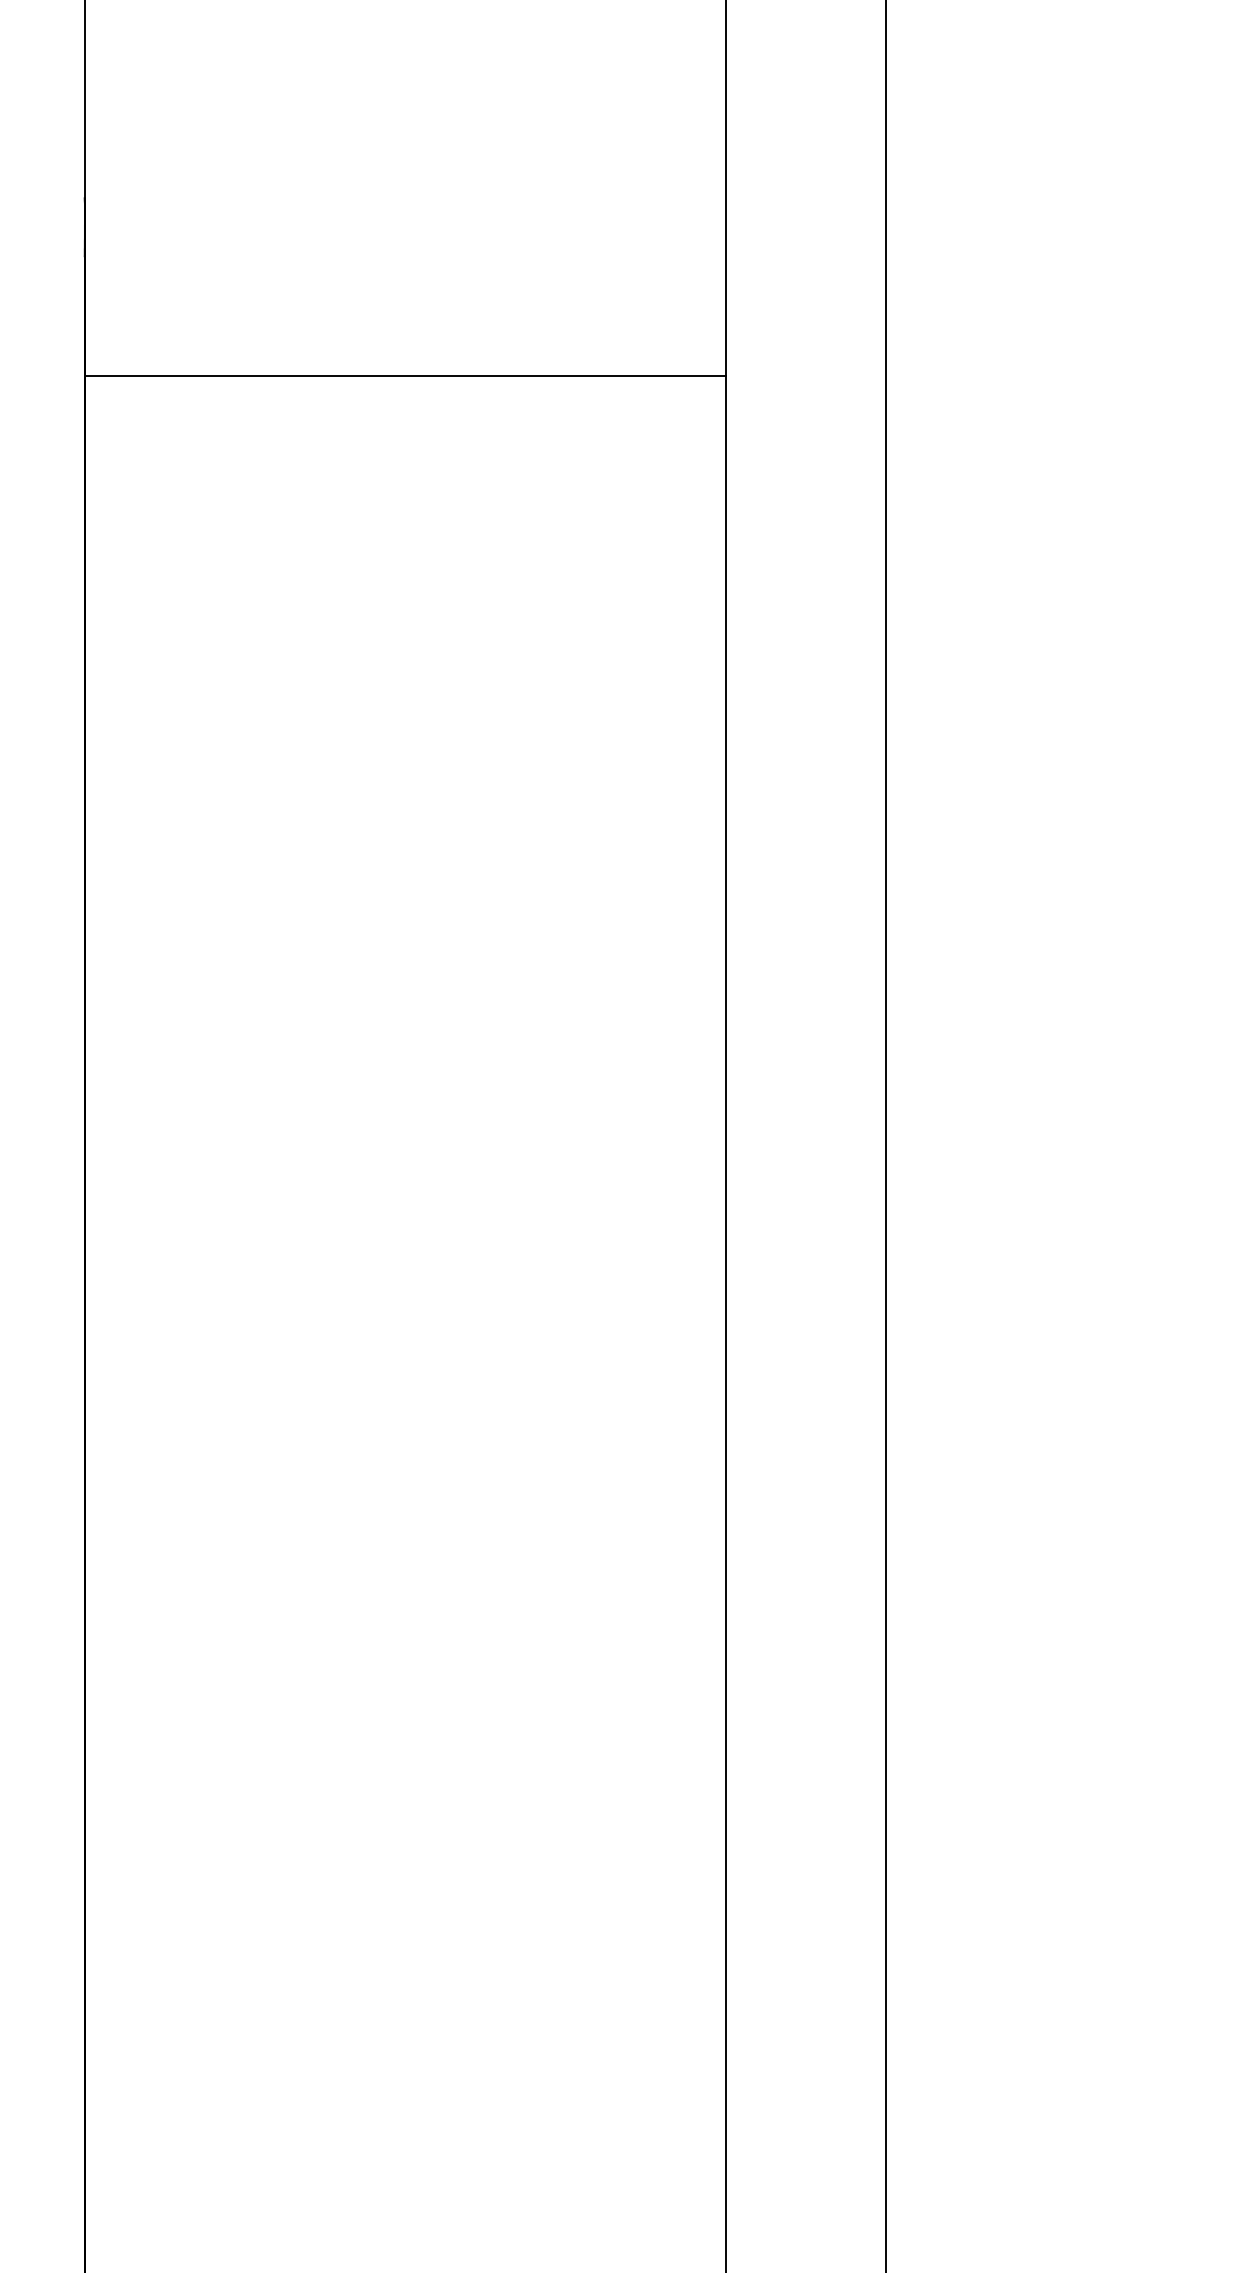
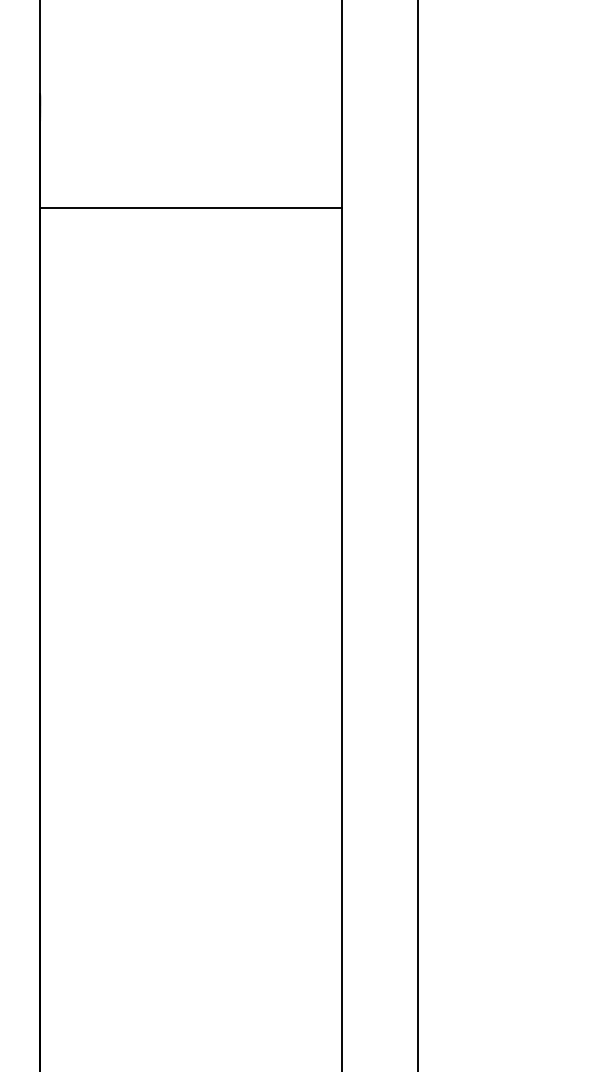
line: (405, 376) -> (191, 207), moved

